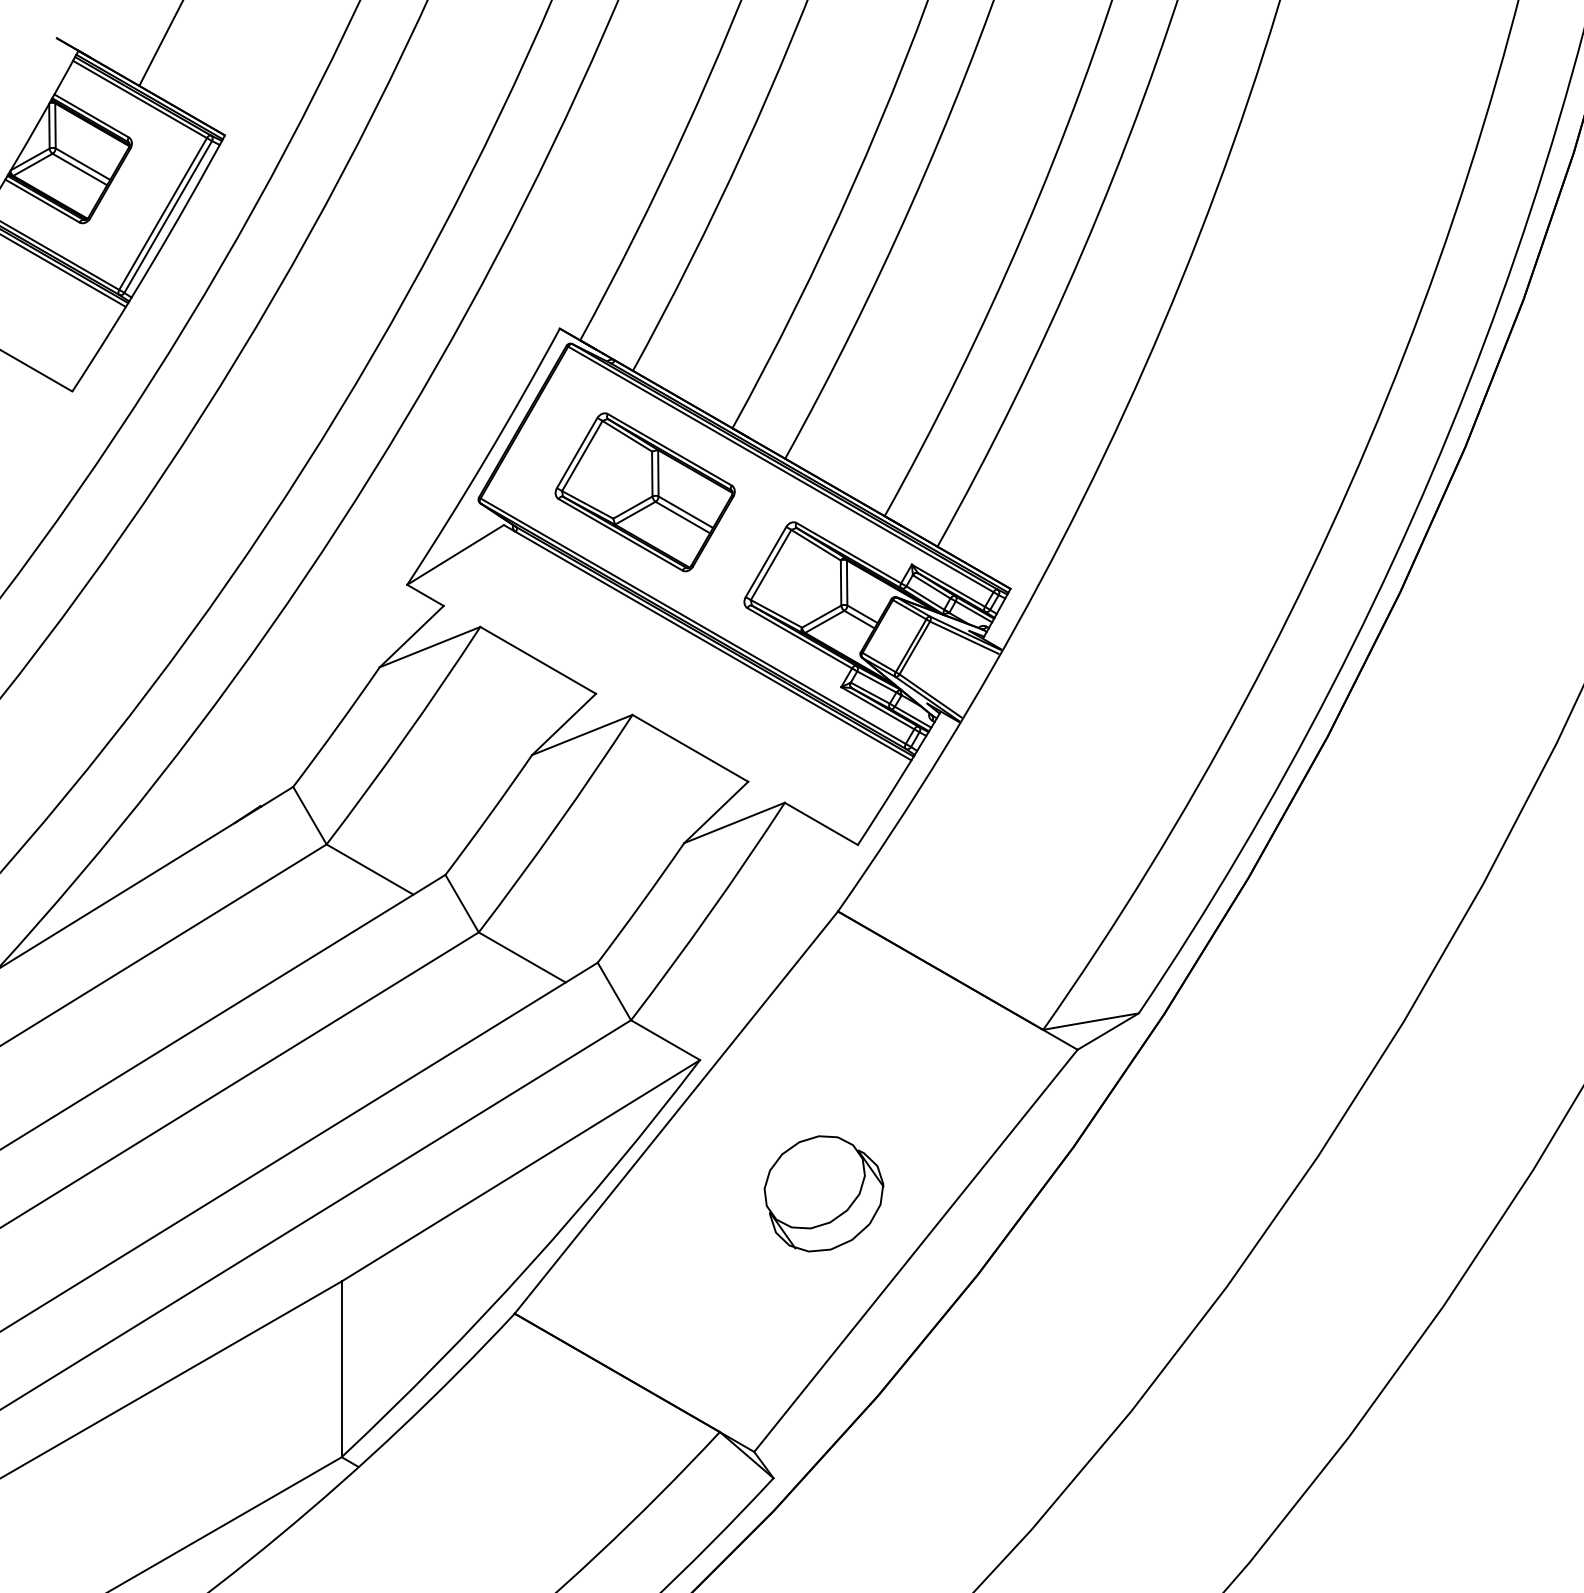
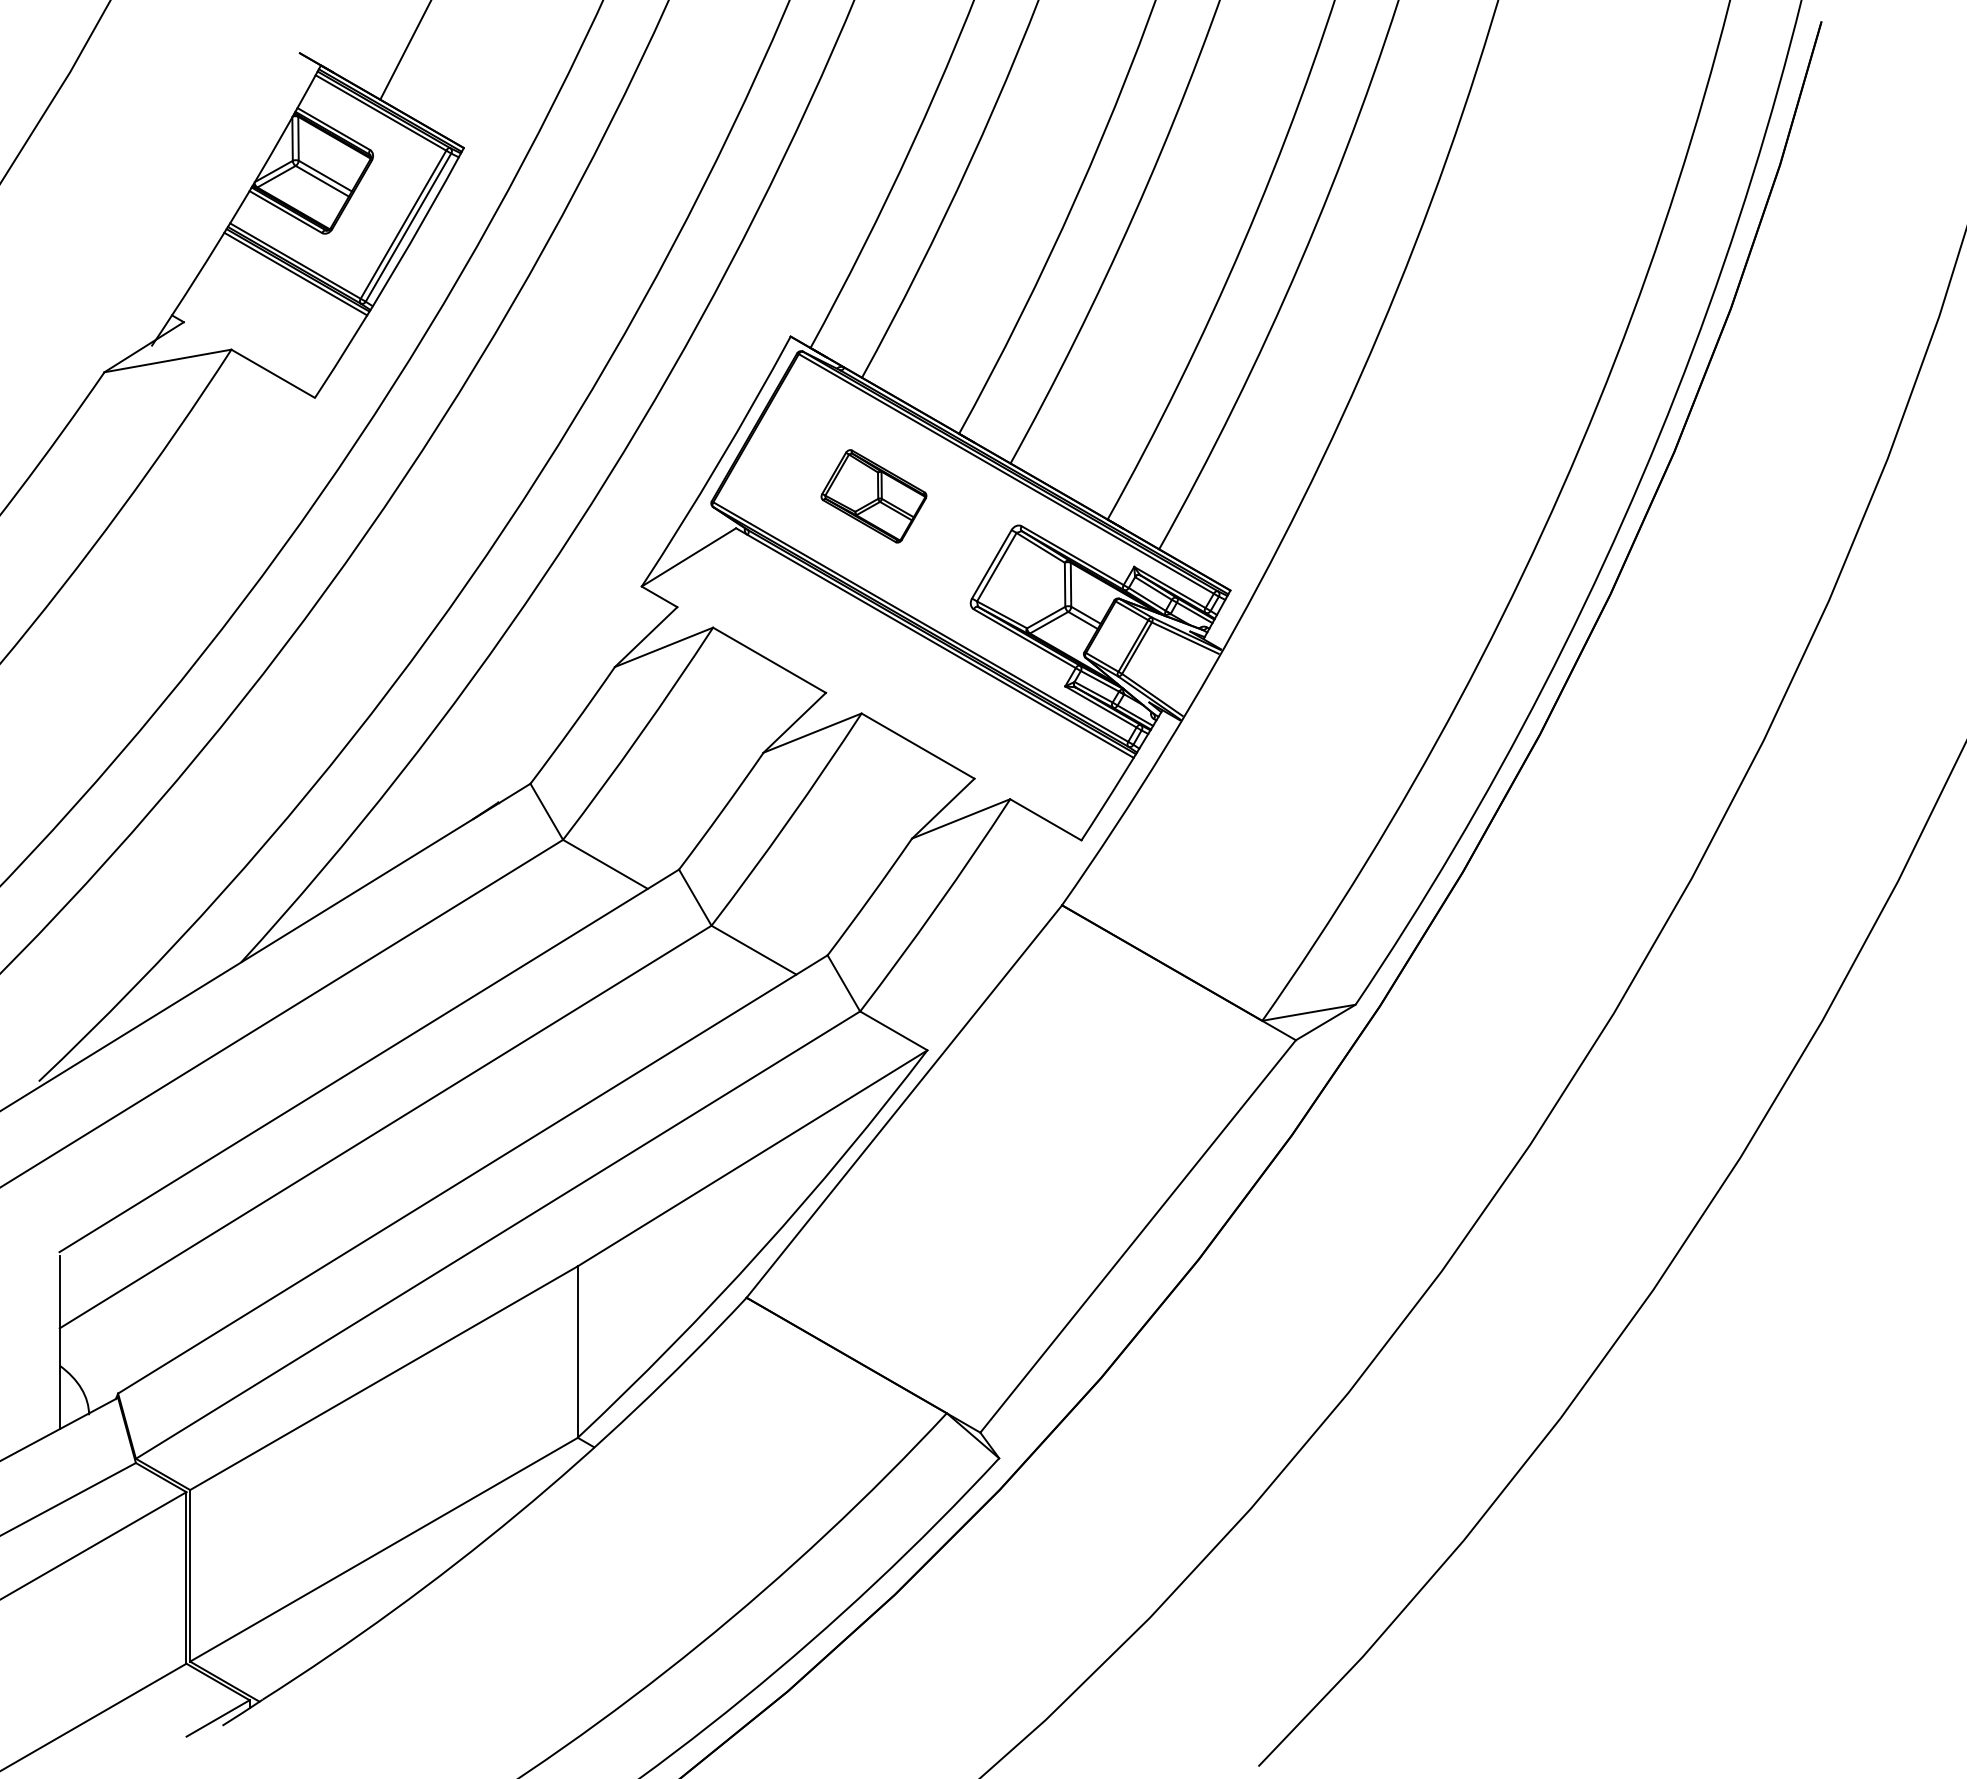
part: (644, 492) -> (873, 496), size x0.6
part: (824, 1193) -> (1048, 1180), removed

